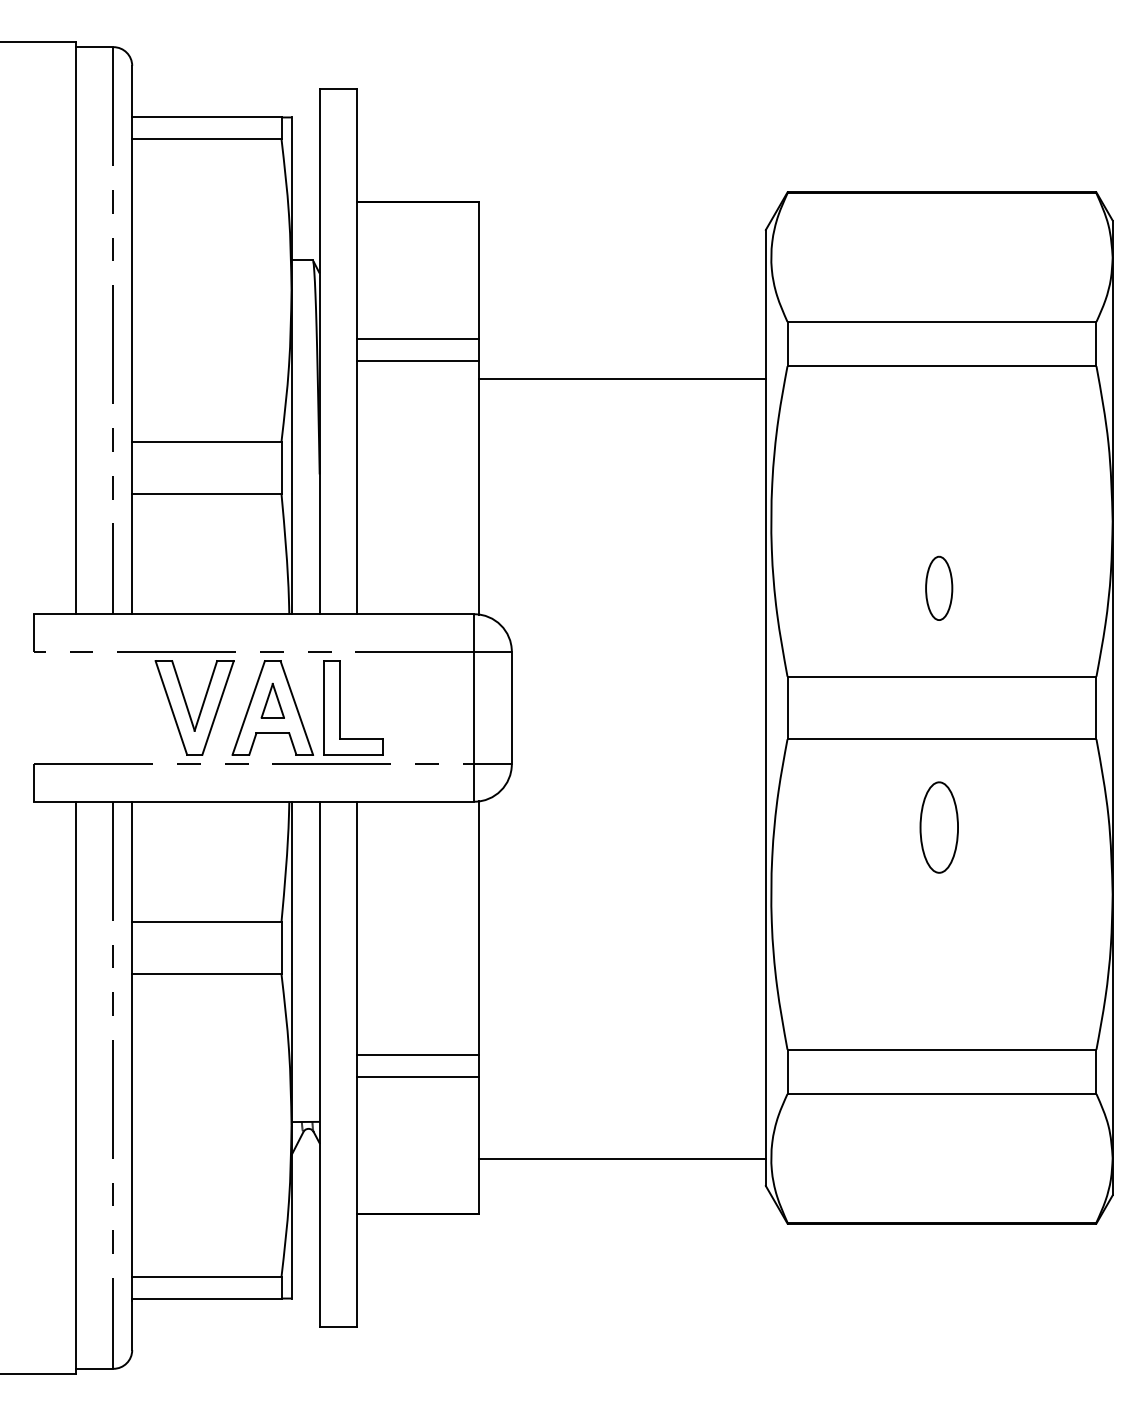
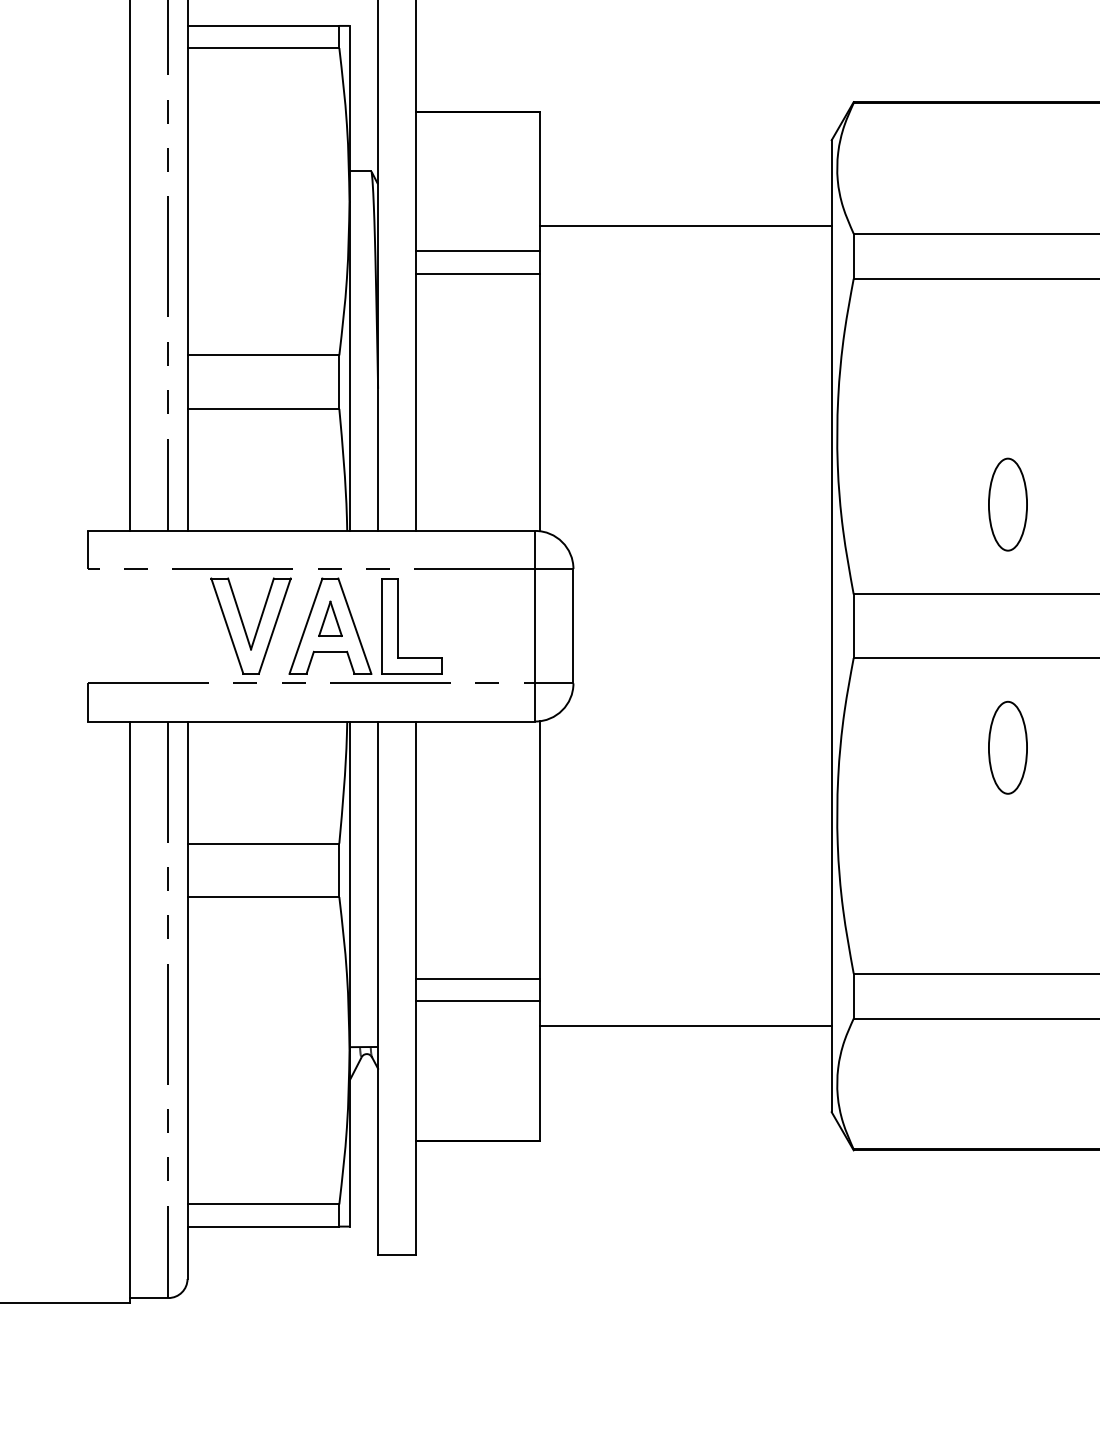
line: (622, 379) -> (685, 226), moved
part: (938, 588) -> (1007, 504), size x1.43
line: (622, 1158) -> (685, 1026), moved

